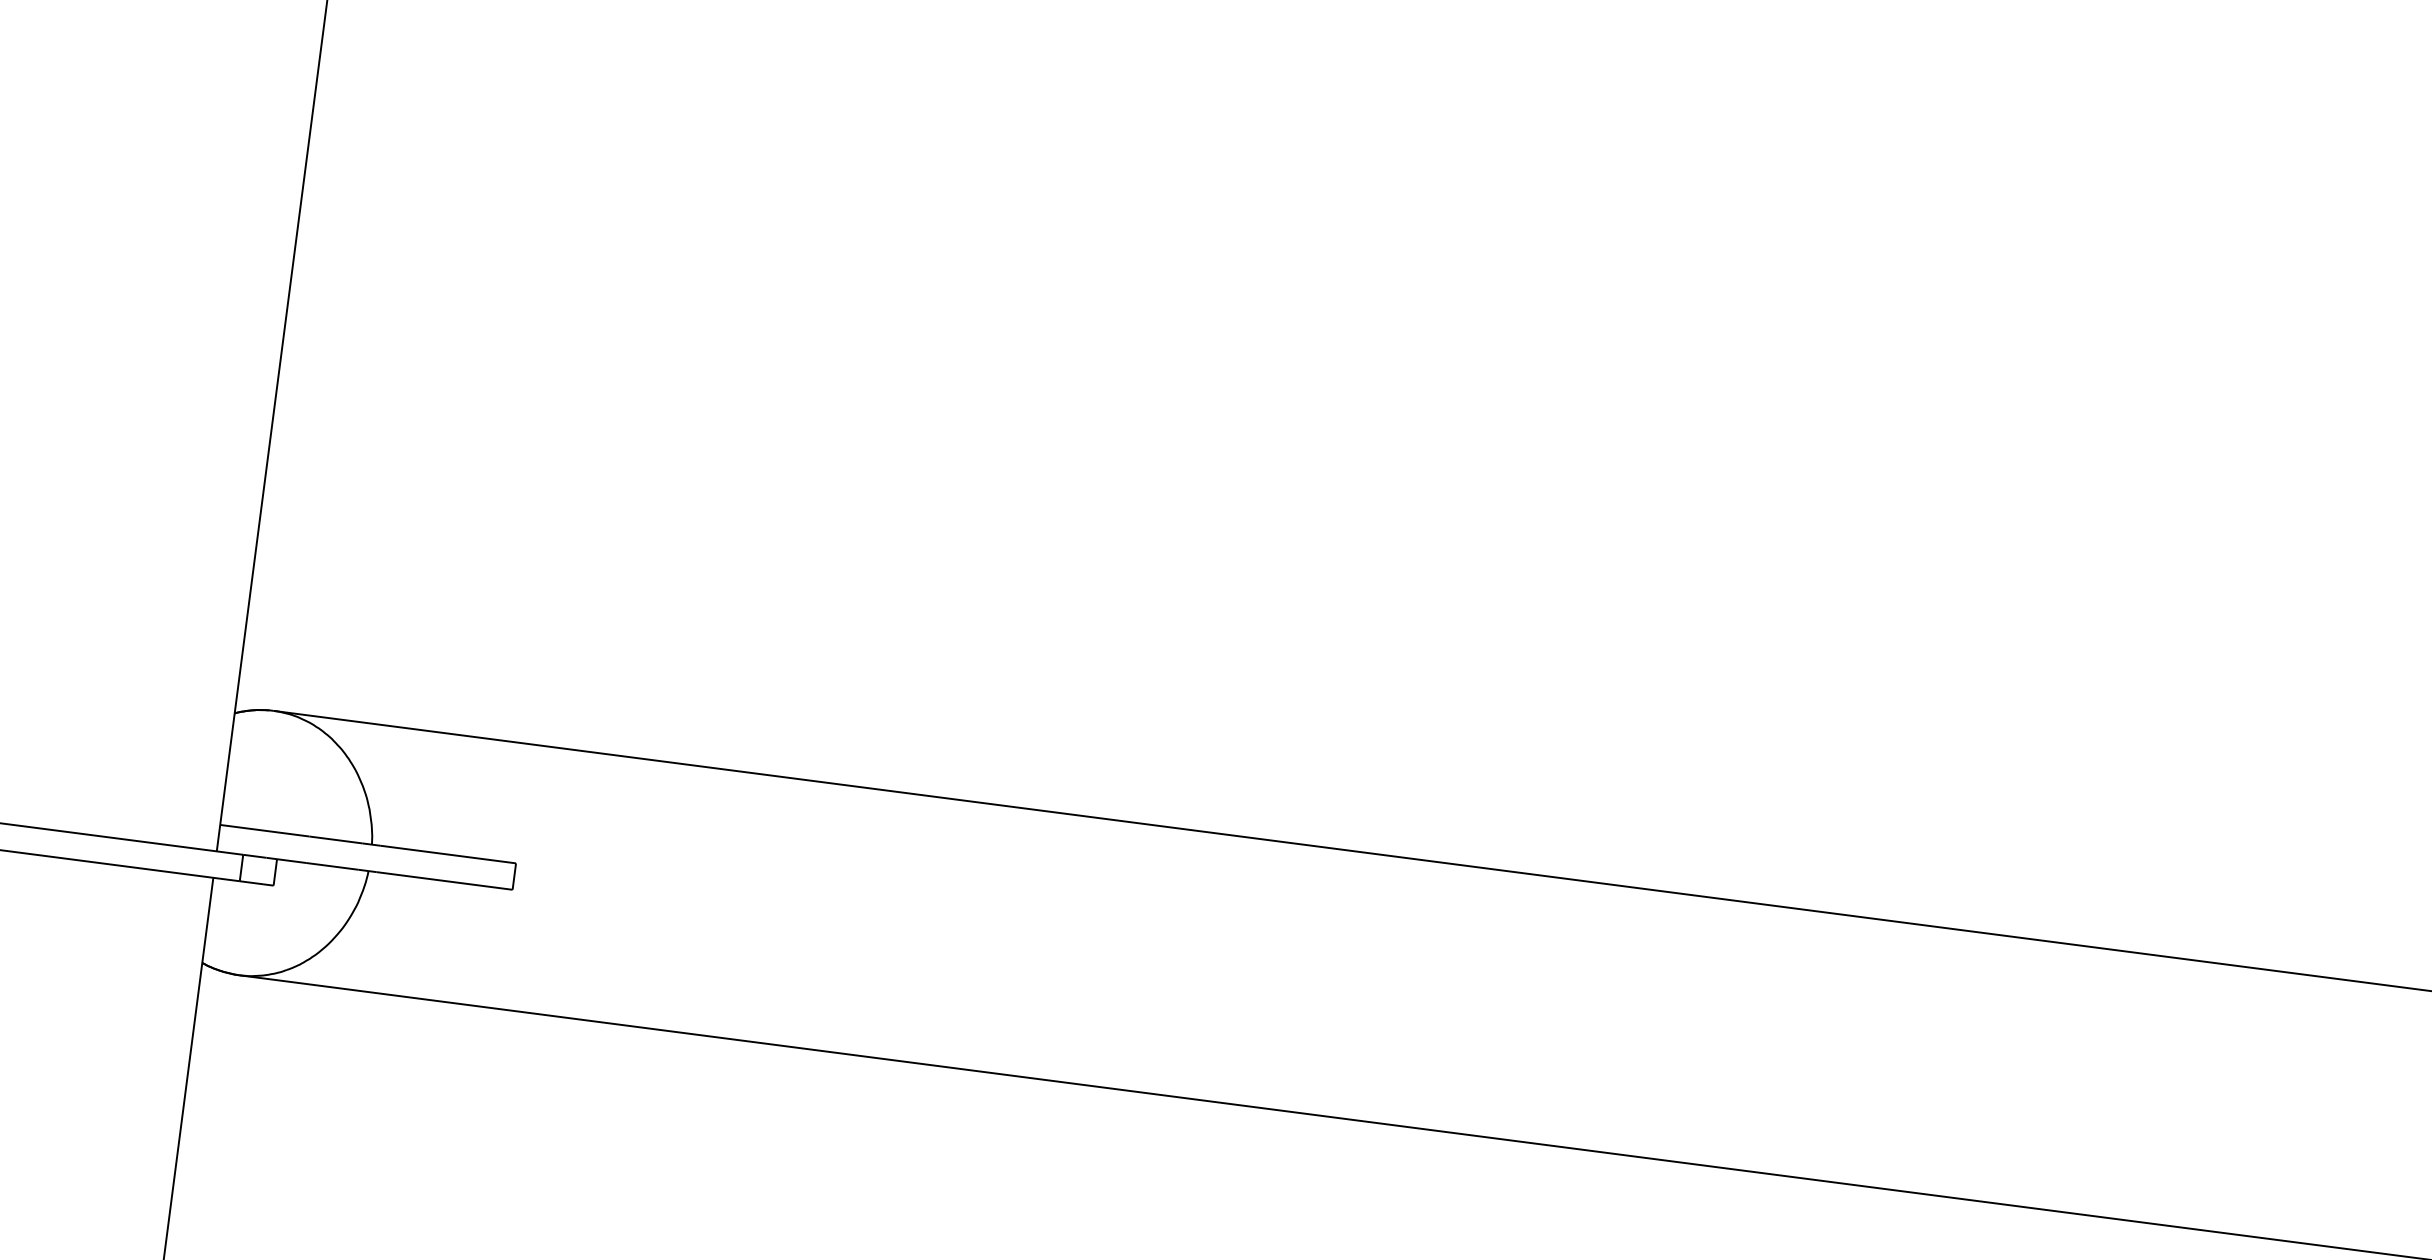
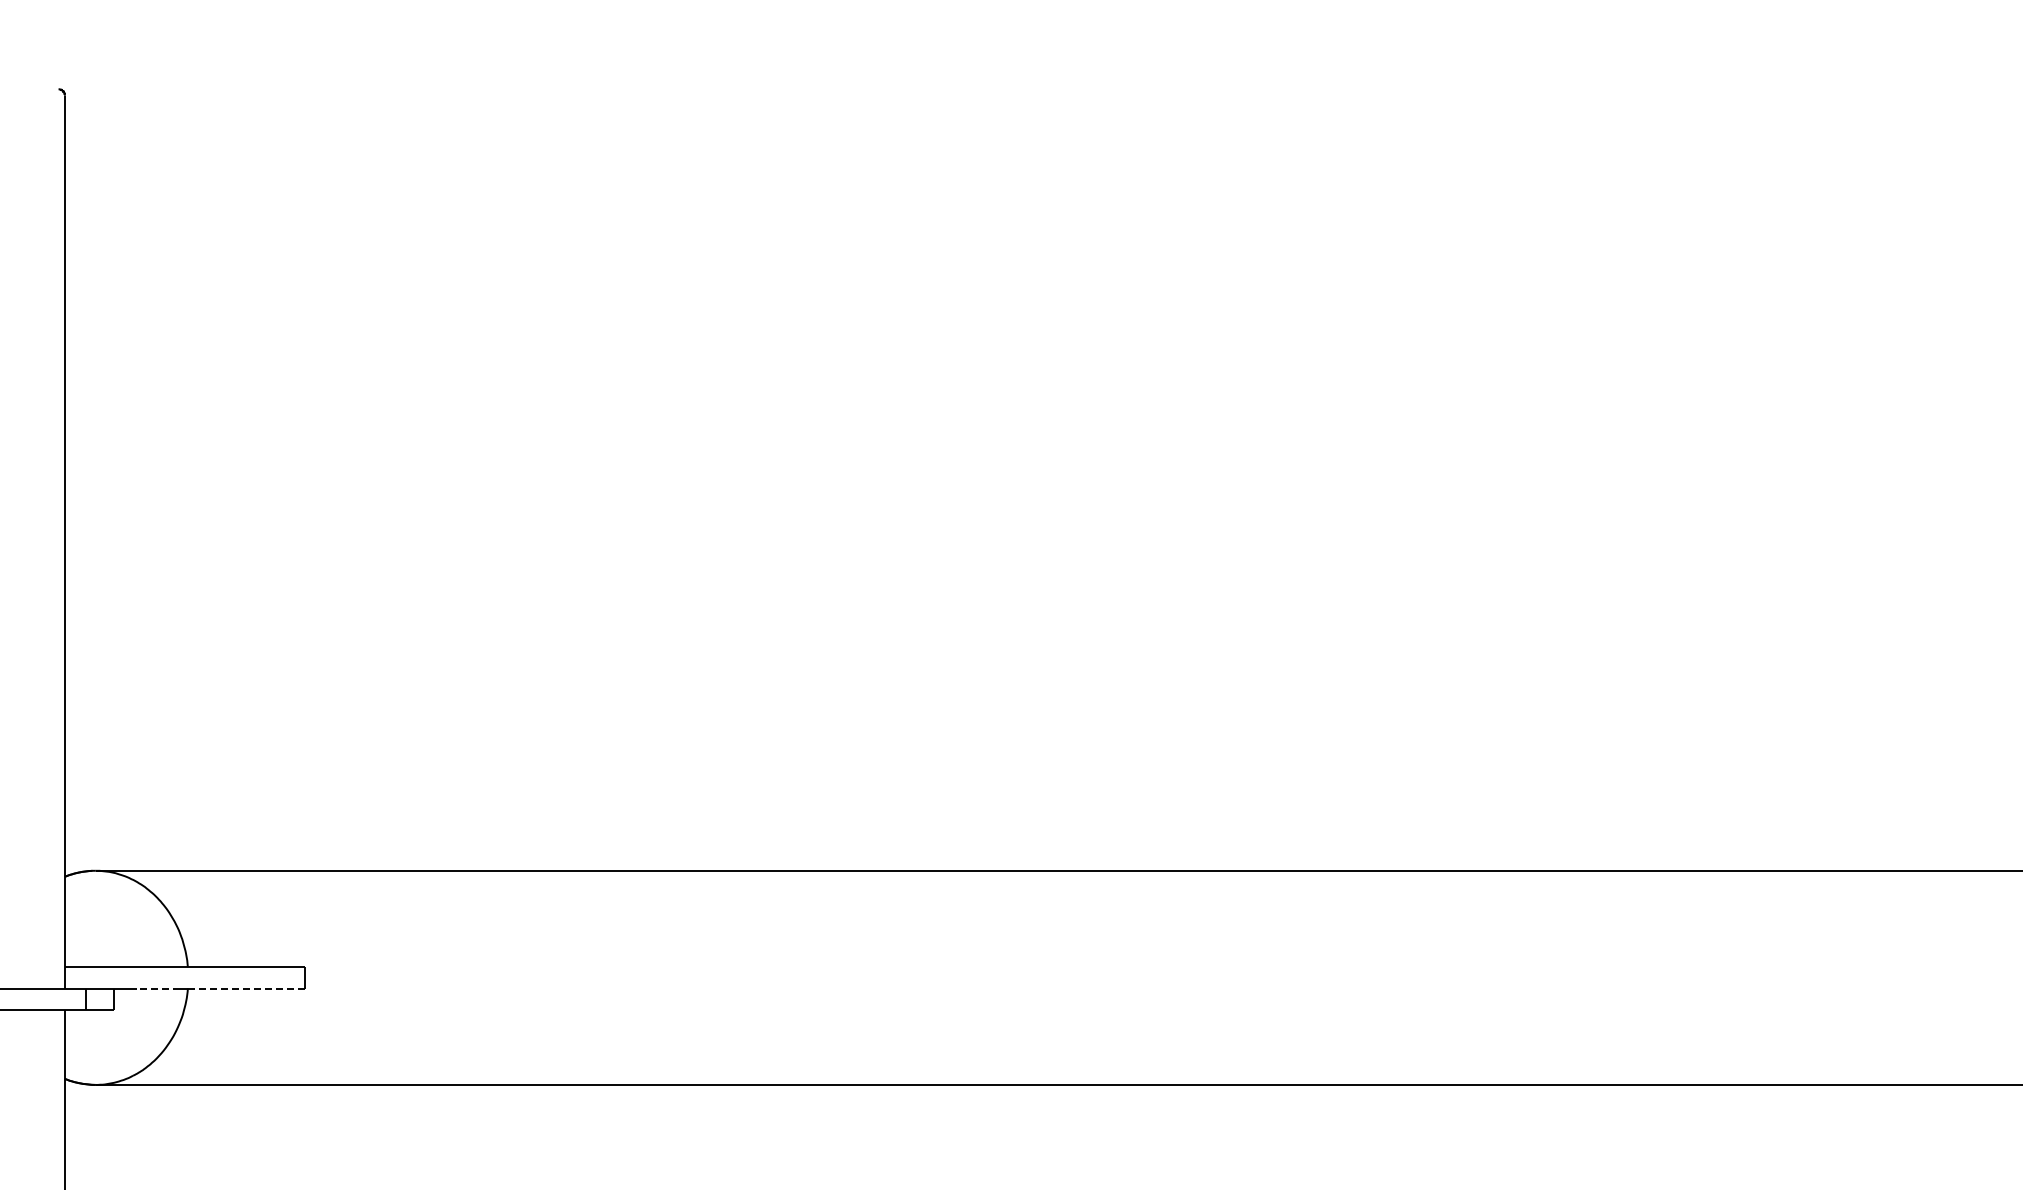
line: (332, 866) -> (158, 988), solid -> dashed
line: (444, 880) -> (249, 988), solid -> dashed

